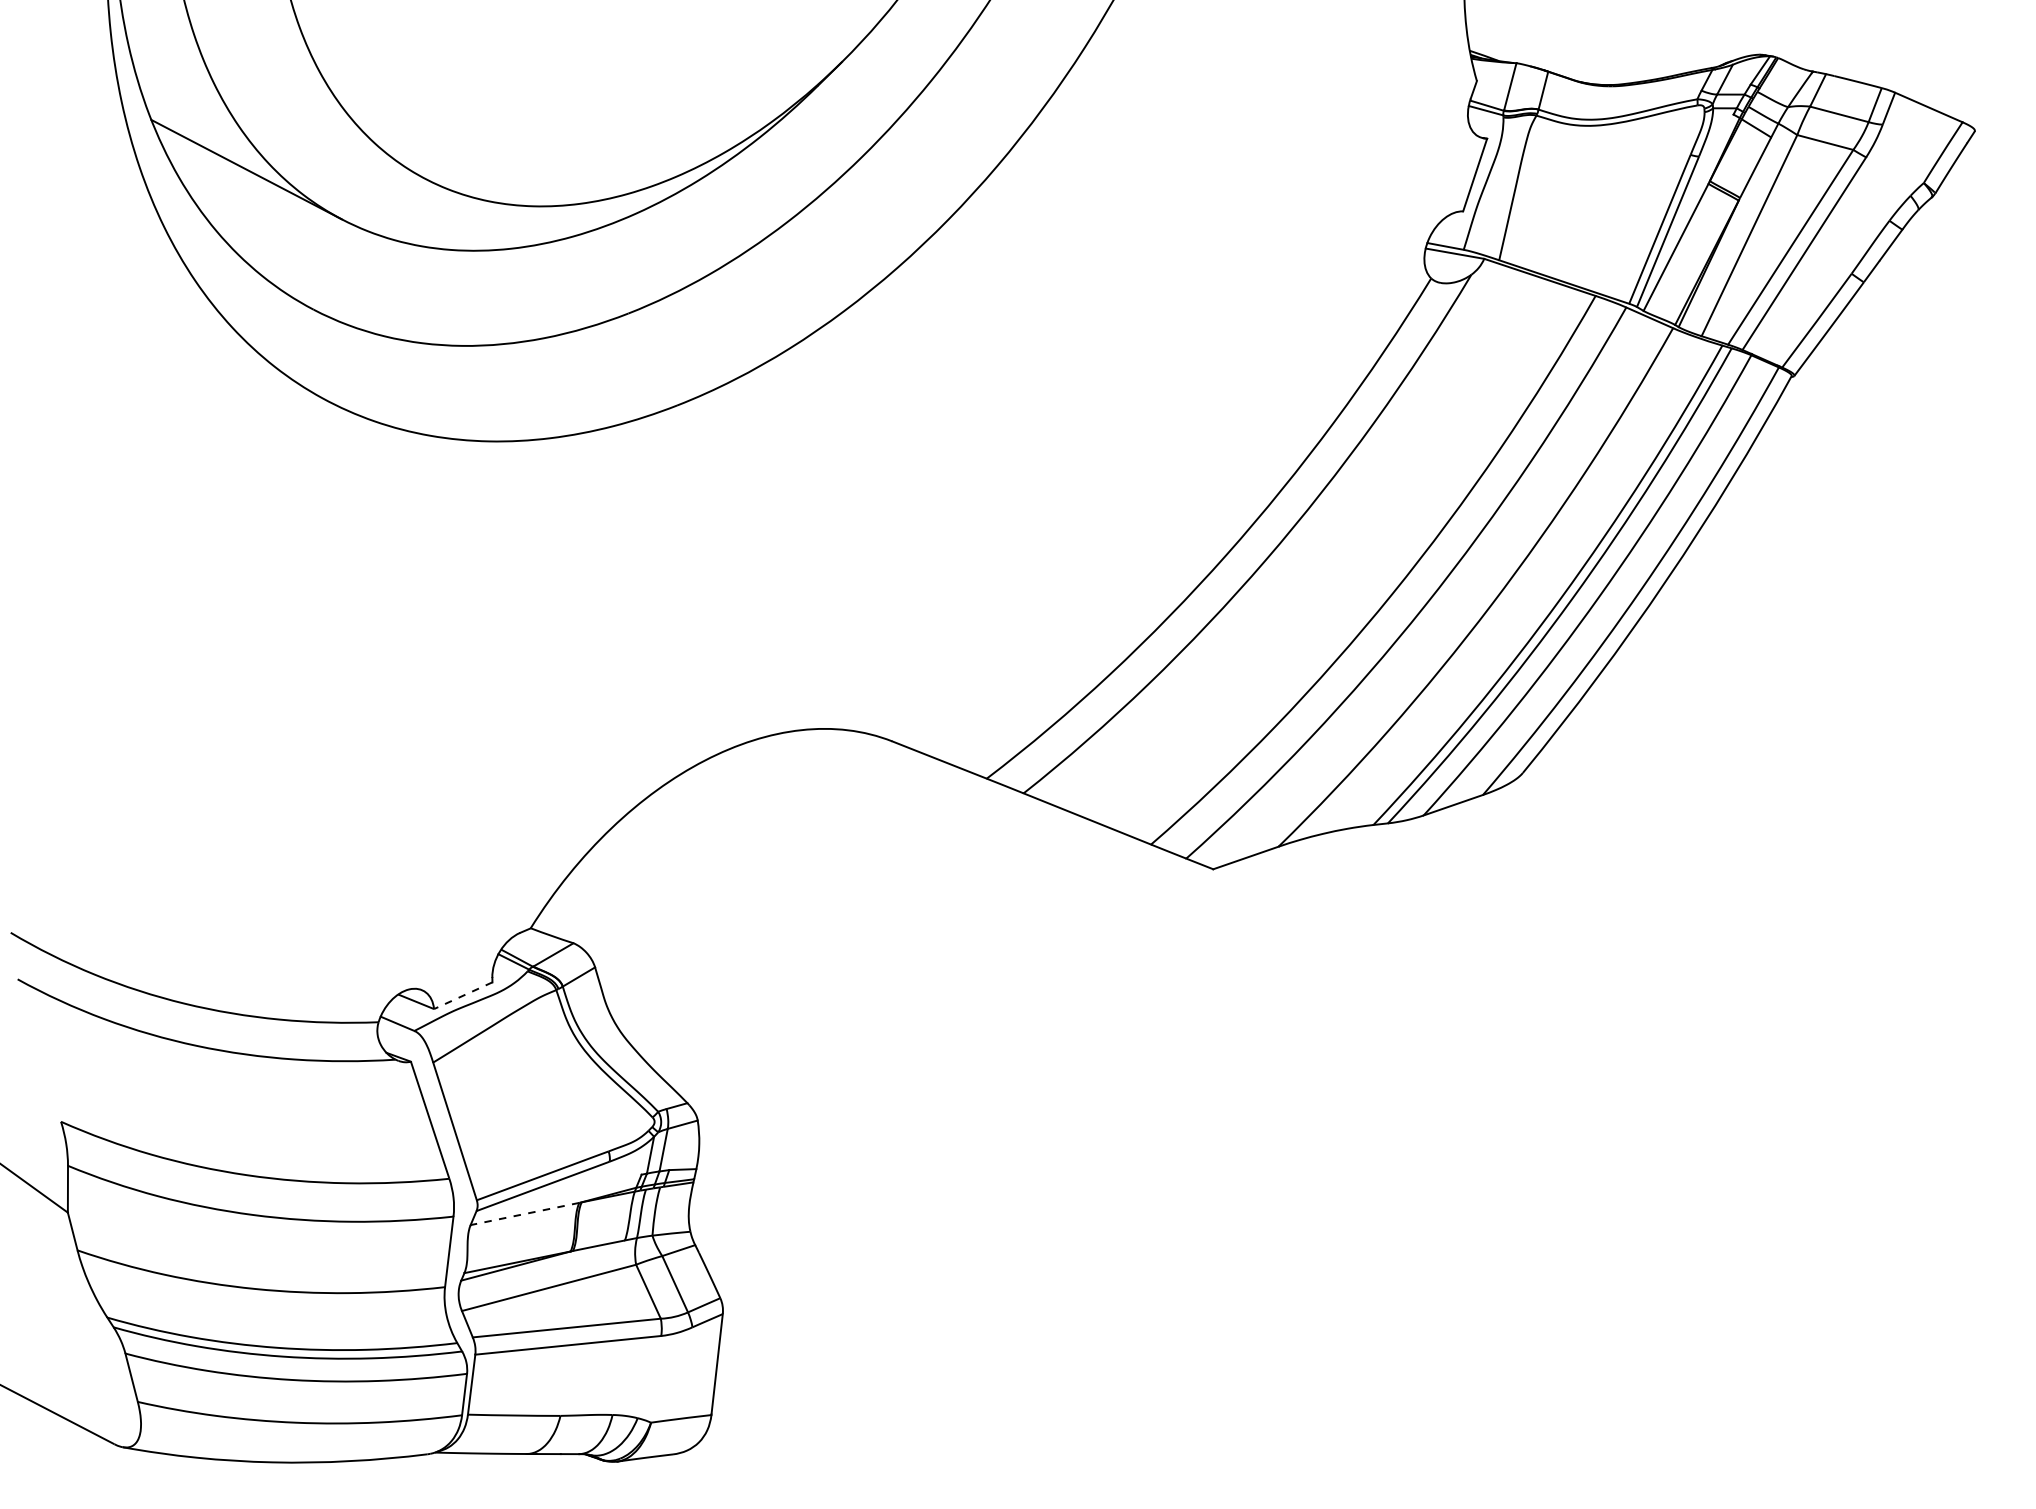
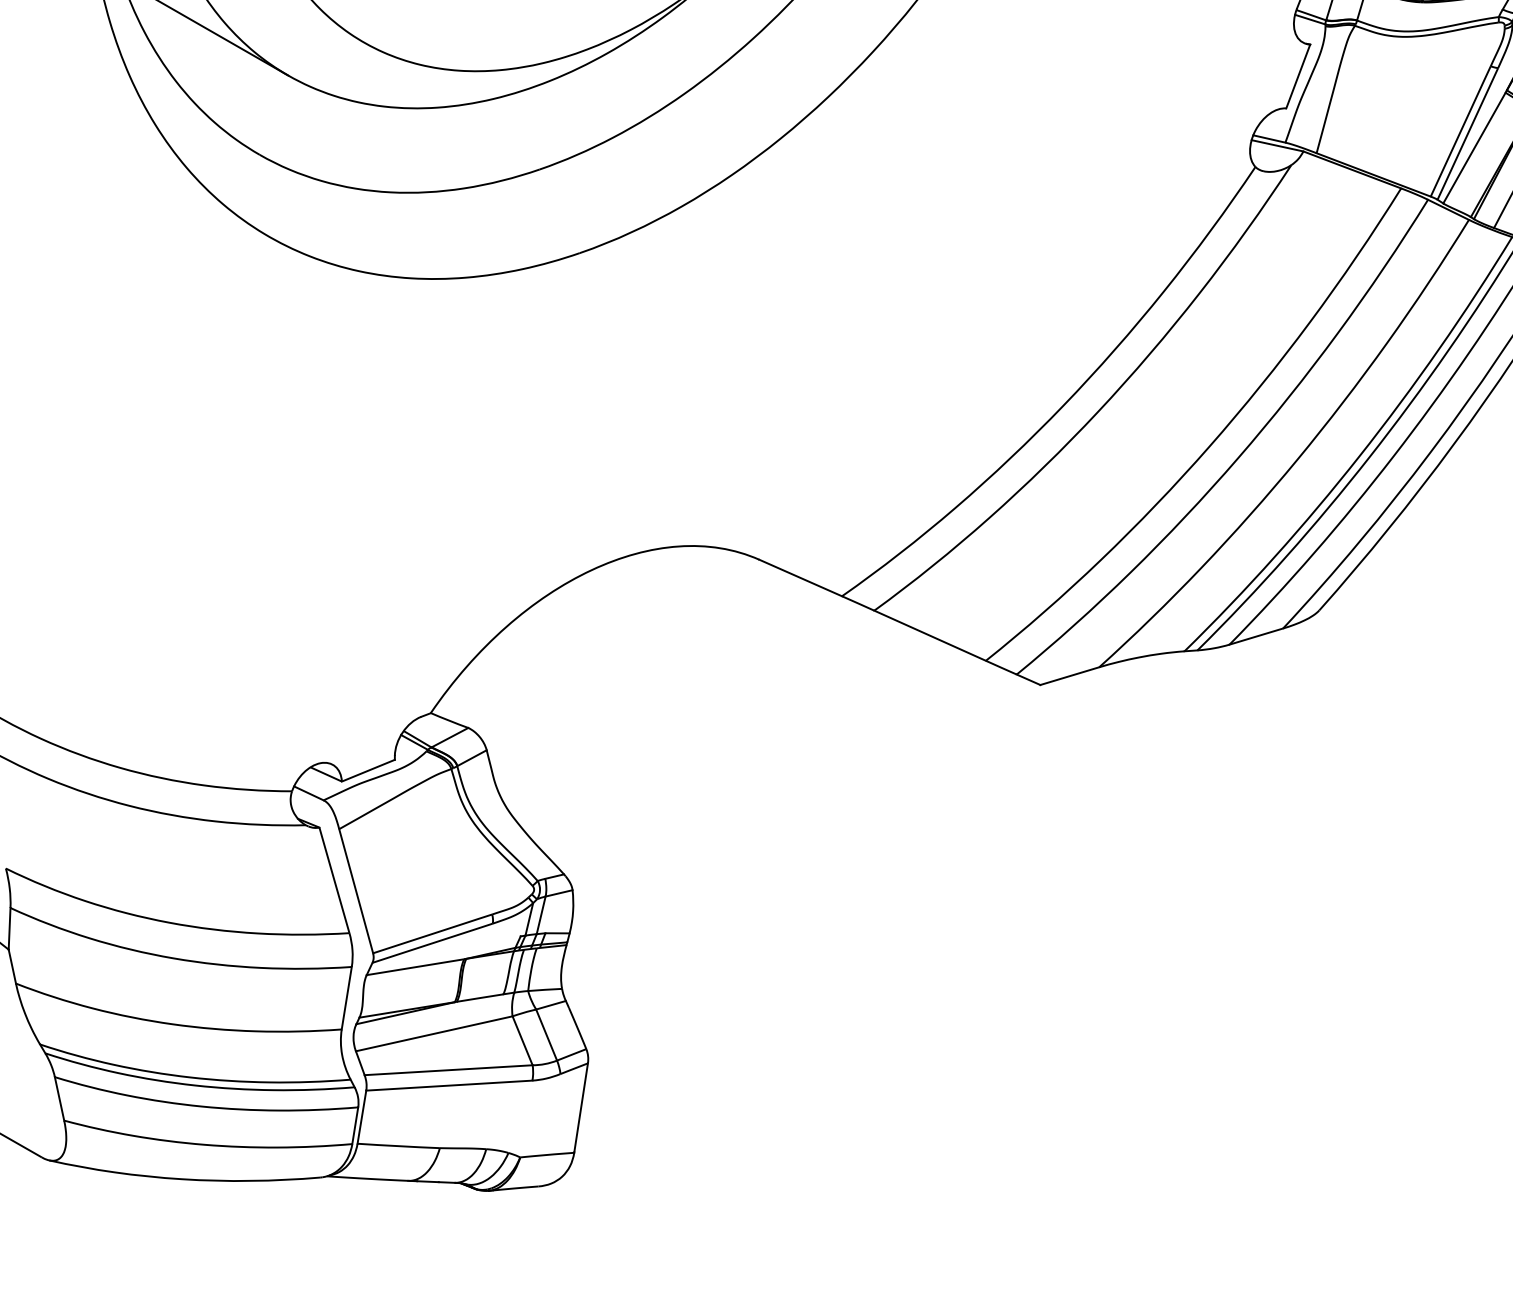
line: (462, 995) -> (367, 770), dashed -> solid
line: (524, 1214) -> (415, 967), dashed -> solid

